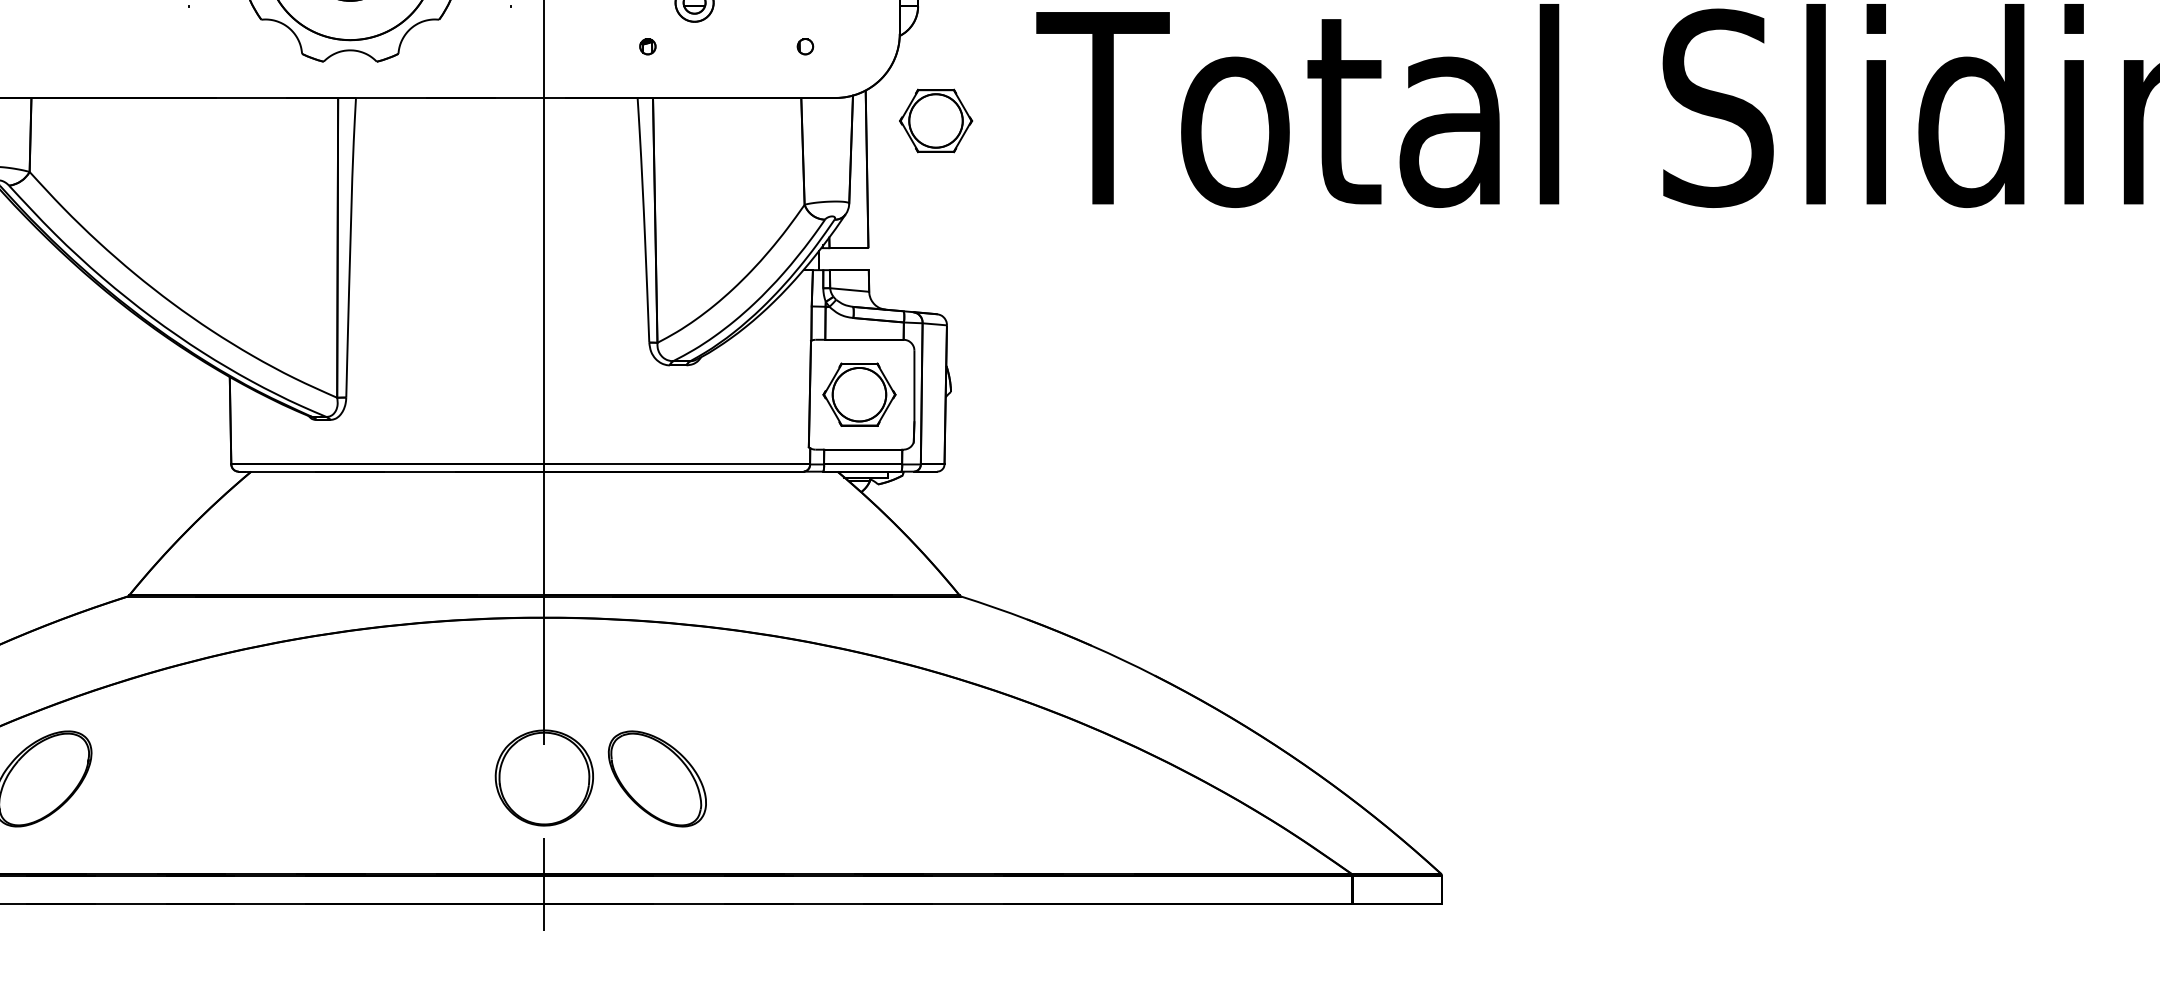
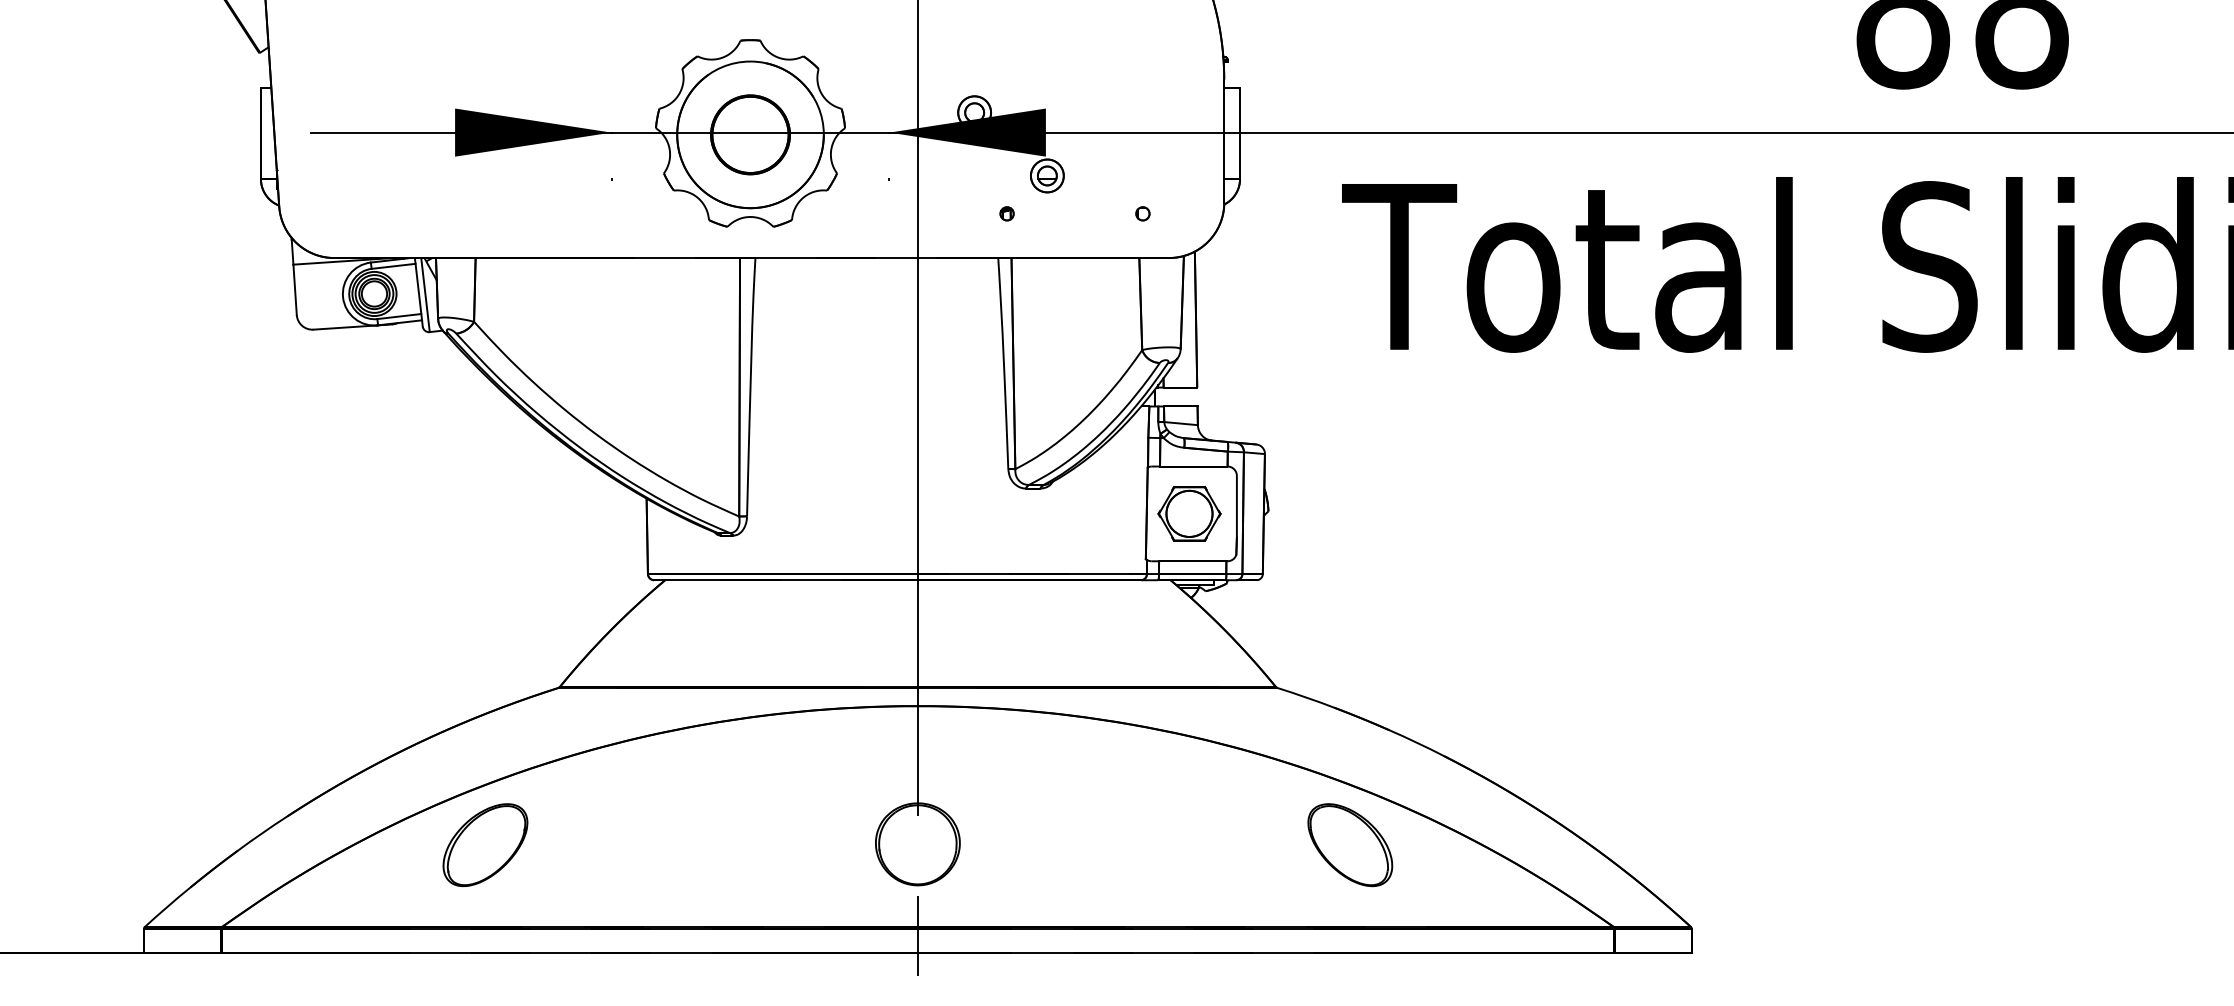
part: (936, 120) -> (1255, 277), removed
part: (657, 779) -> (1350, 845), moved

